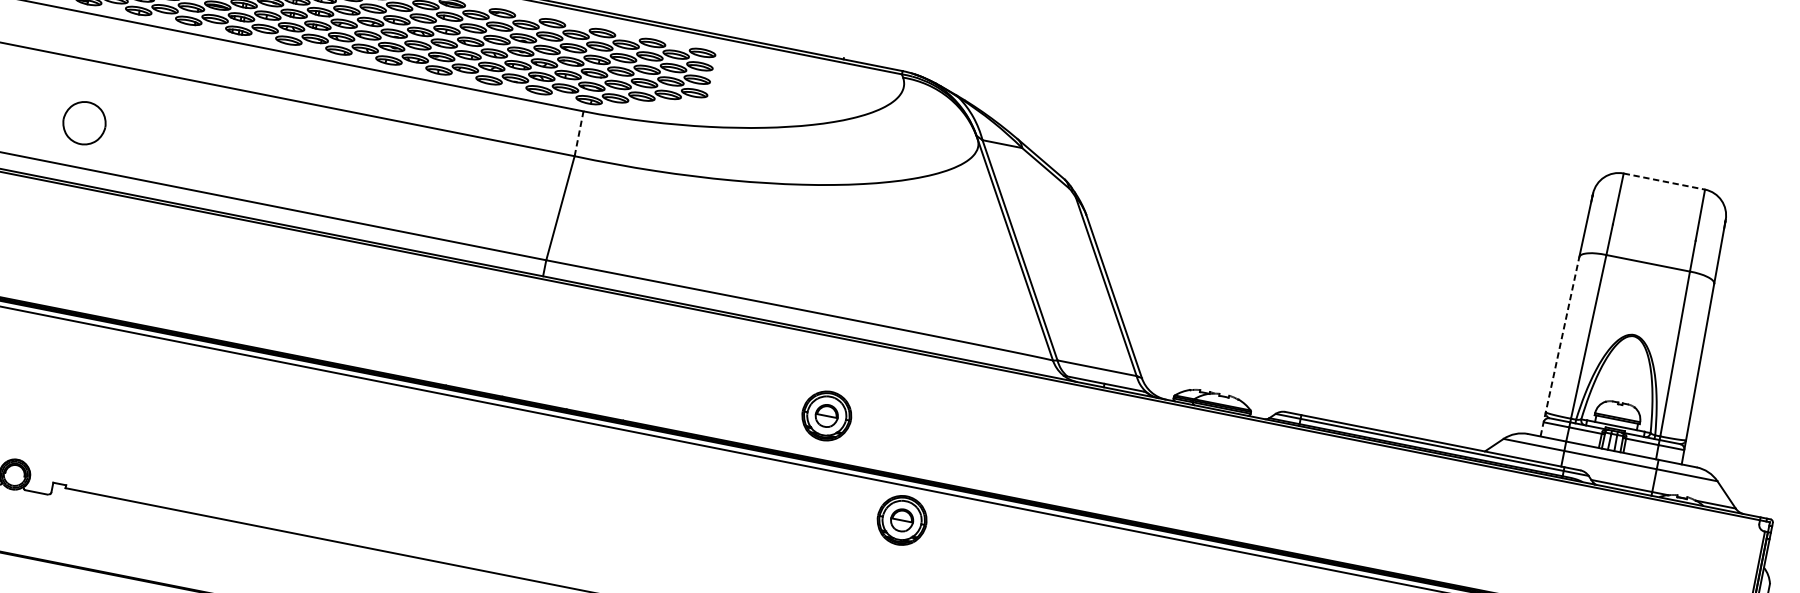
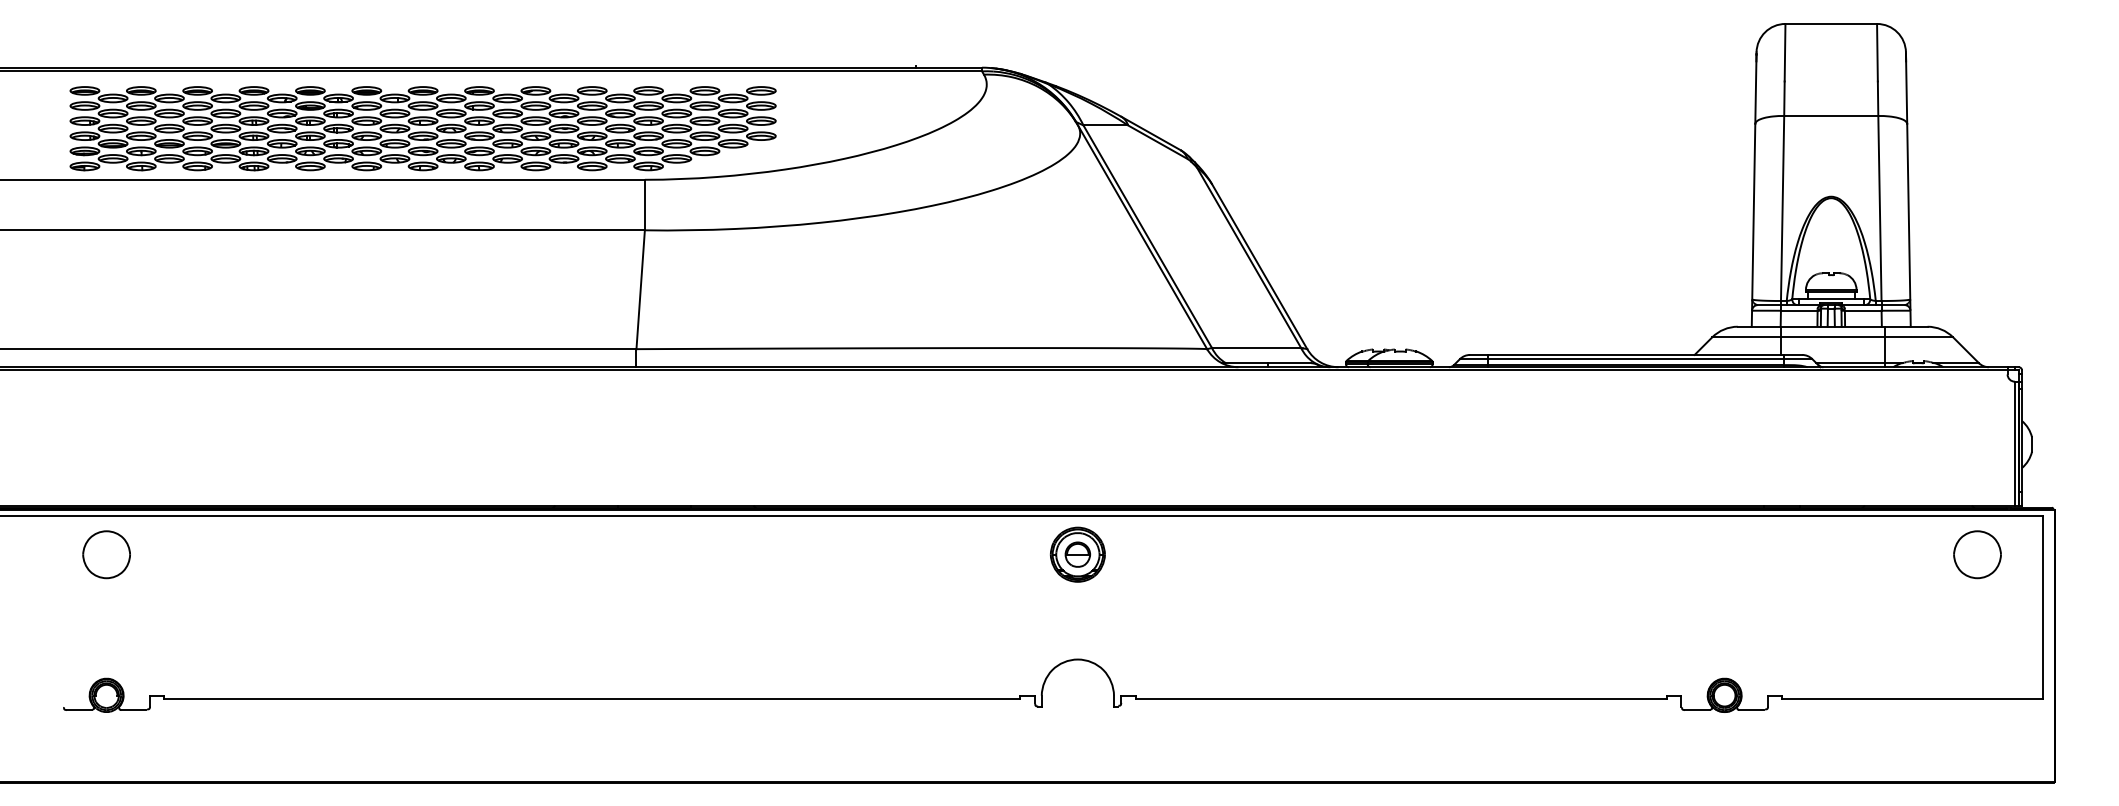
part: (84, 122) -> (106, 554), moved
line: (578, 133) -> (644, 204), dashed -> solid
line: (1664, 181) -> (1831, 23), dashed -> solid
line: (1560, 345) -> (1753, 224), dashed -> solid
part: (826, 415) -> (973, 457), removed

